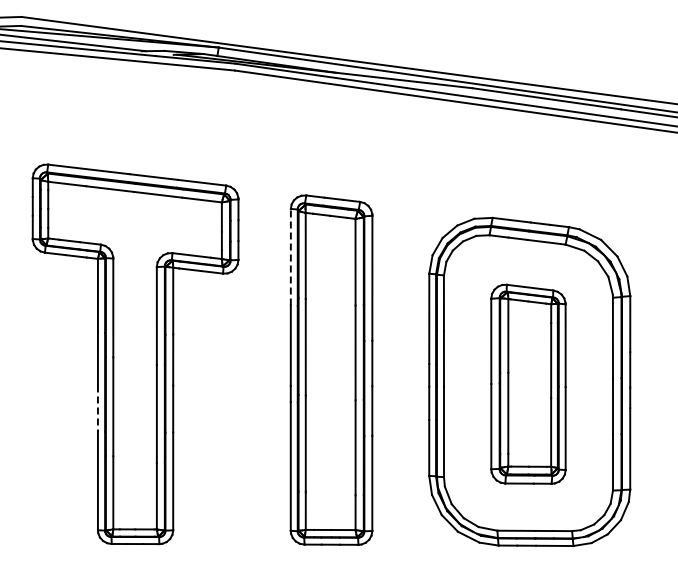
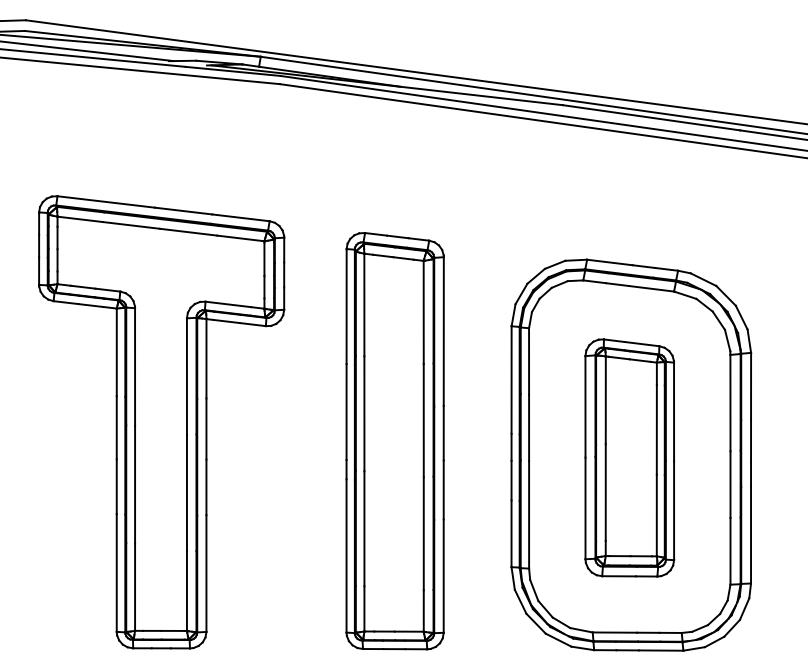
line: (290, 256) -> (346, 305), dashed -> solid
line: (97, 408) -> (116, 486), dashed -> solid

